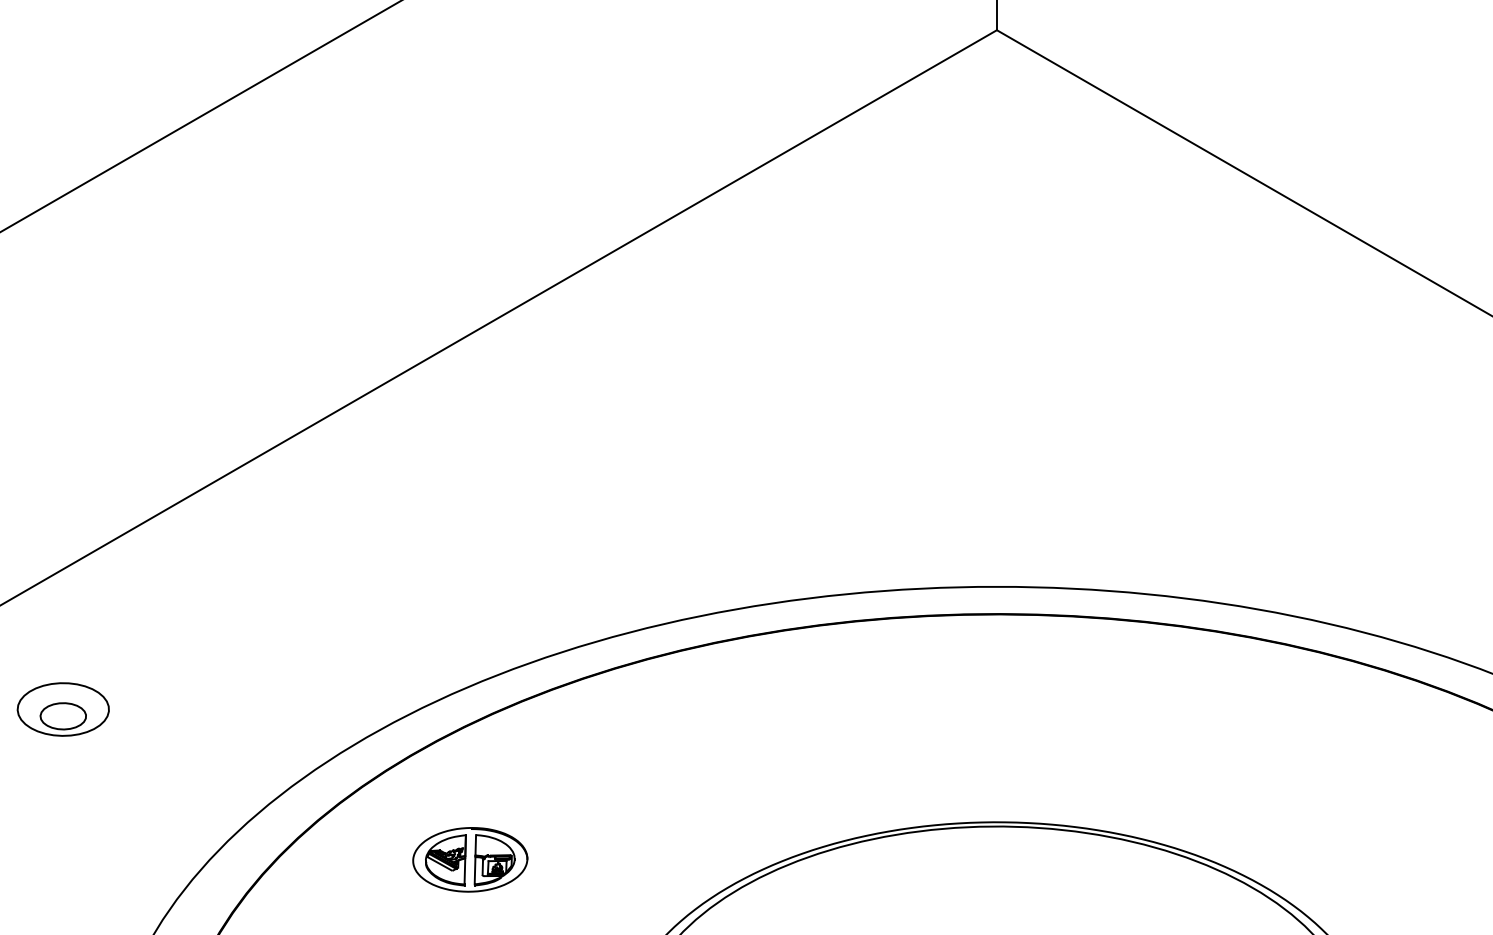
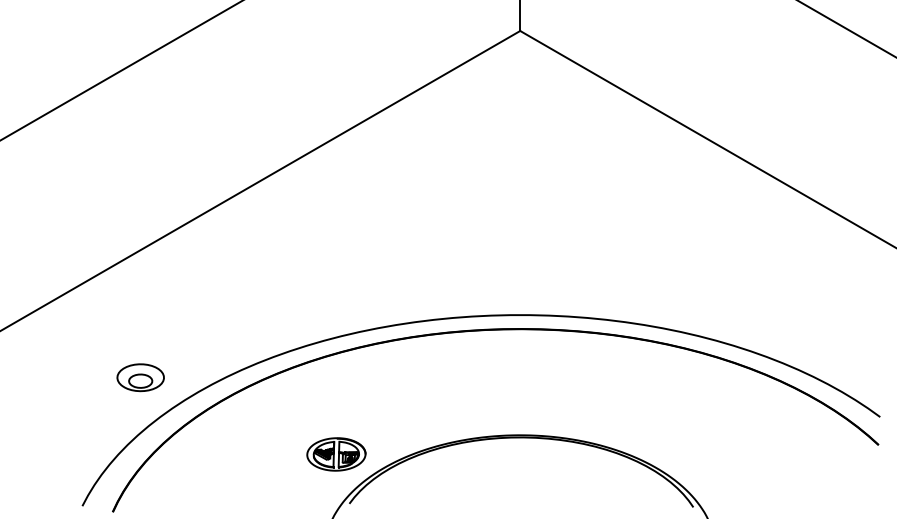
part: (62, 709) -> (140, 377), moved
part: (470, 859) -> (336, 454), moved

